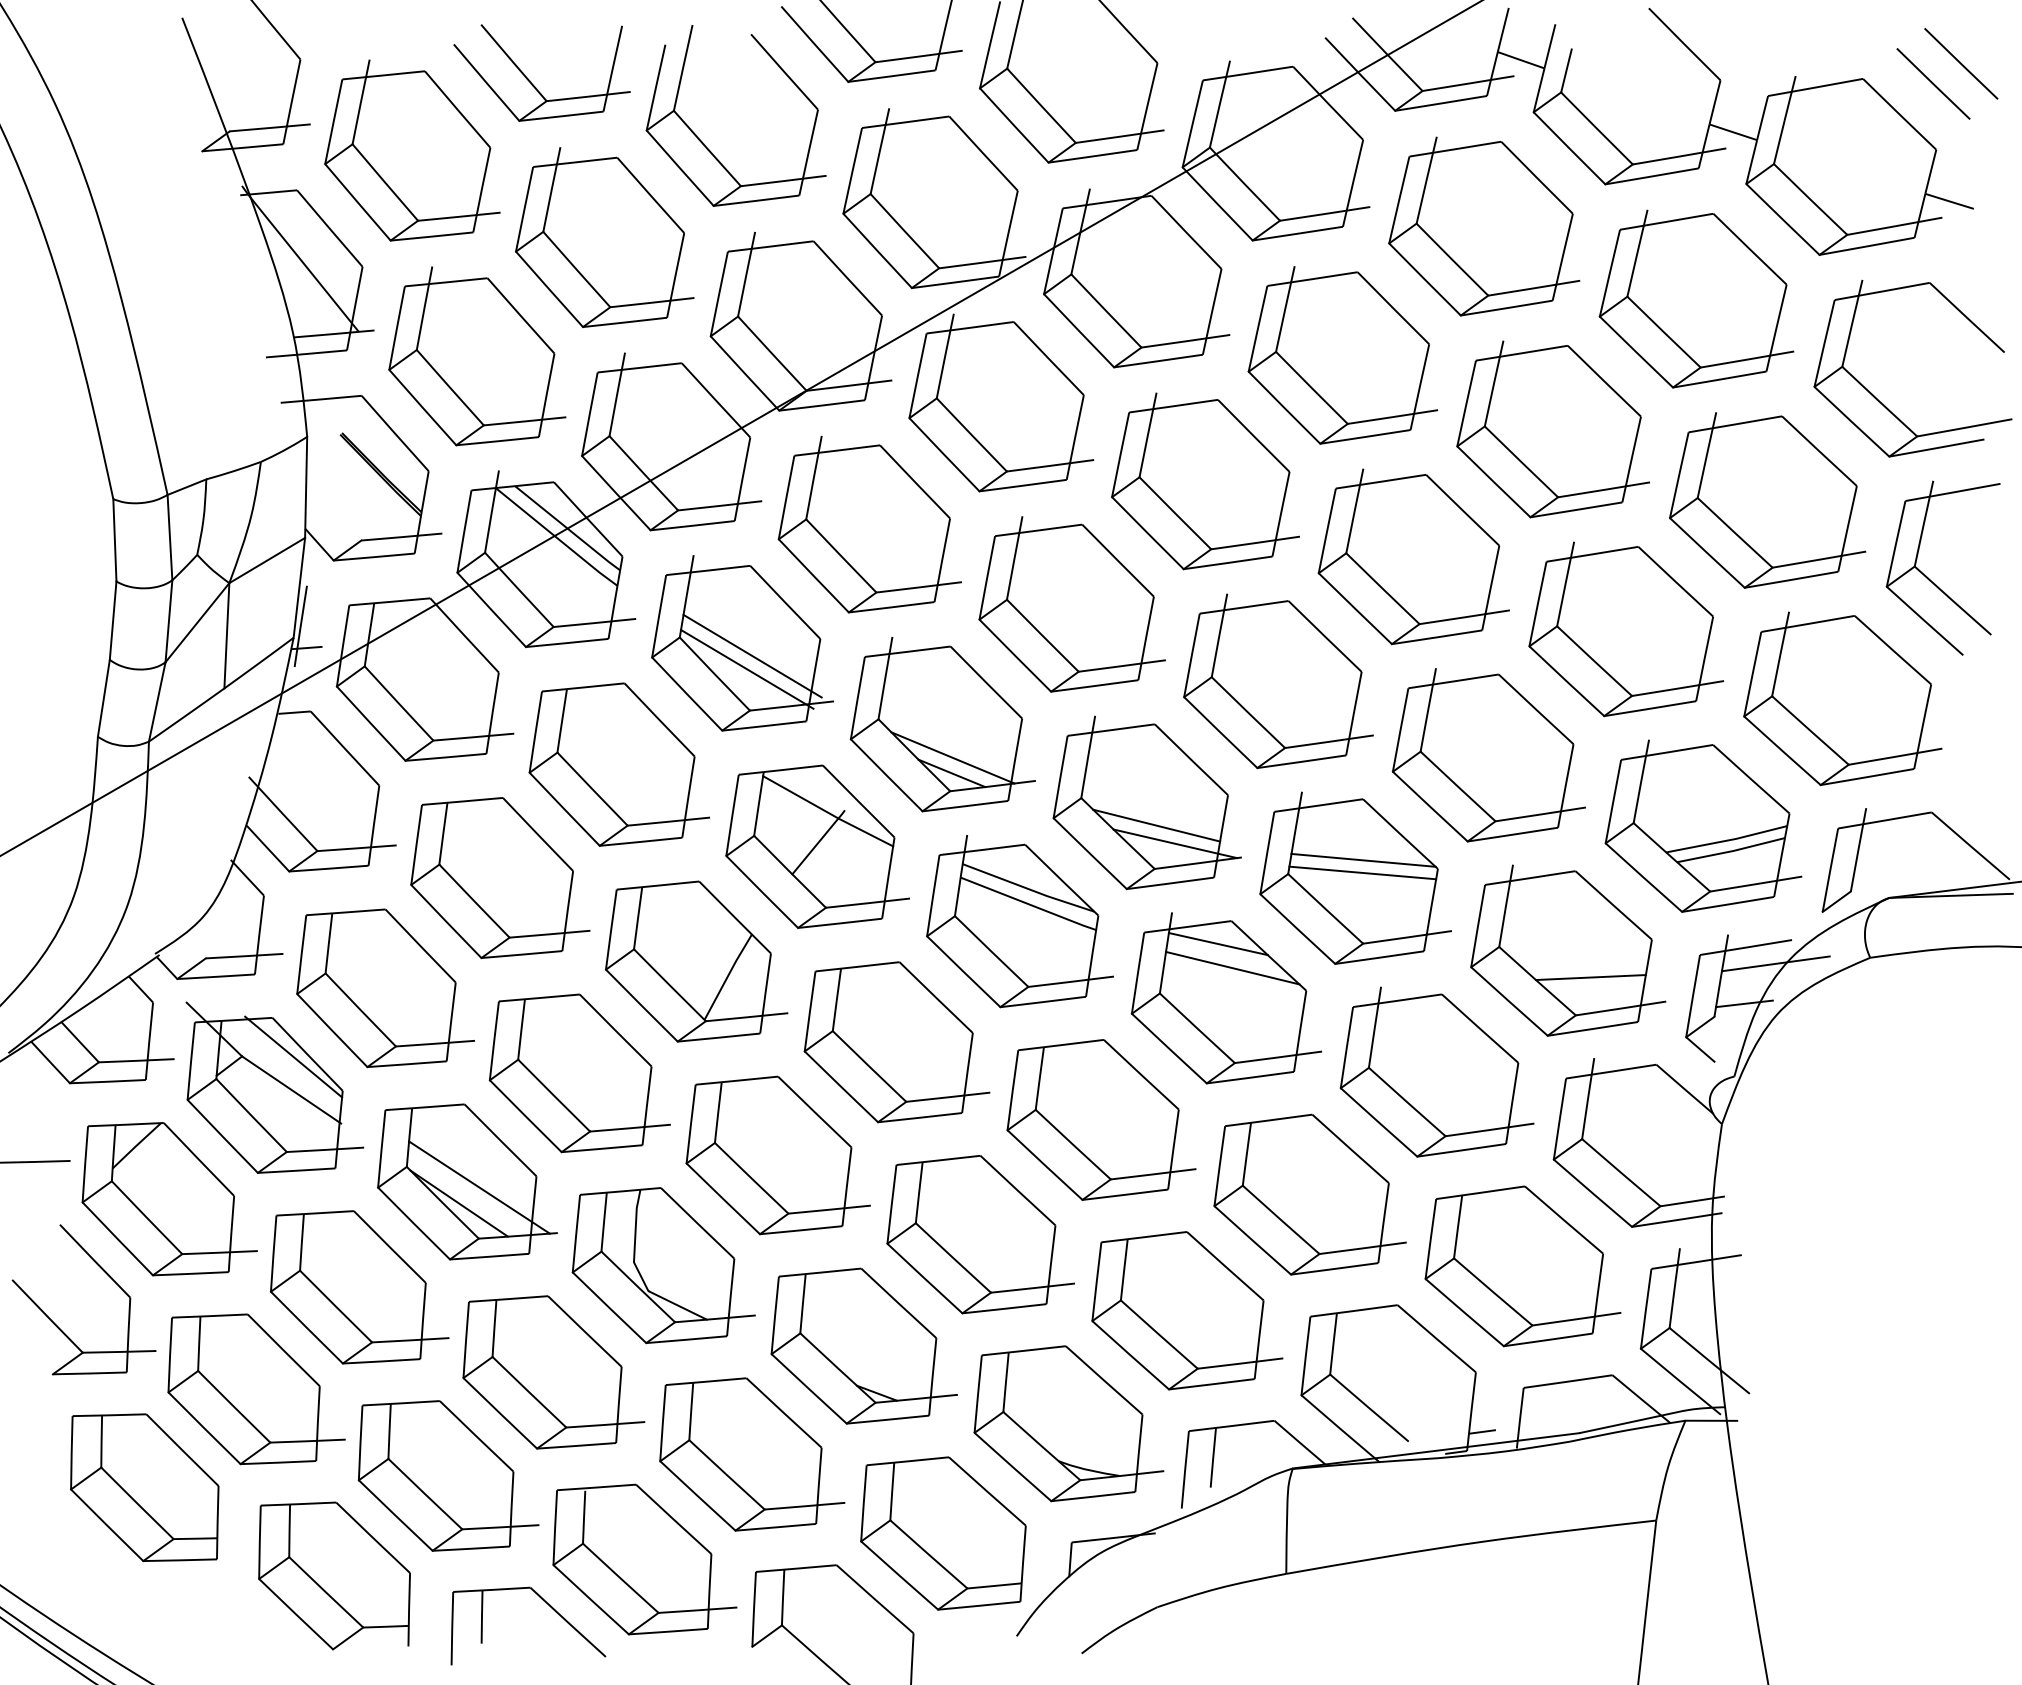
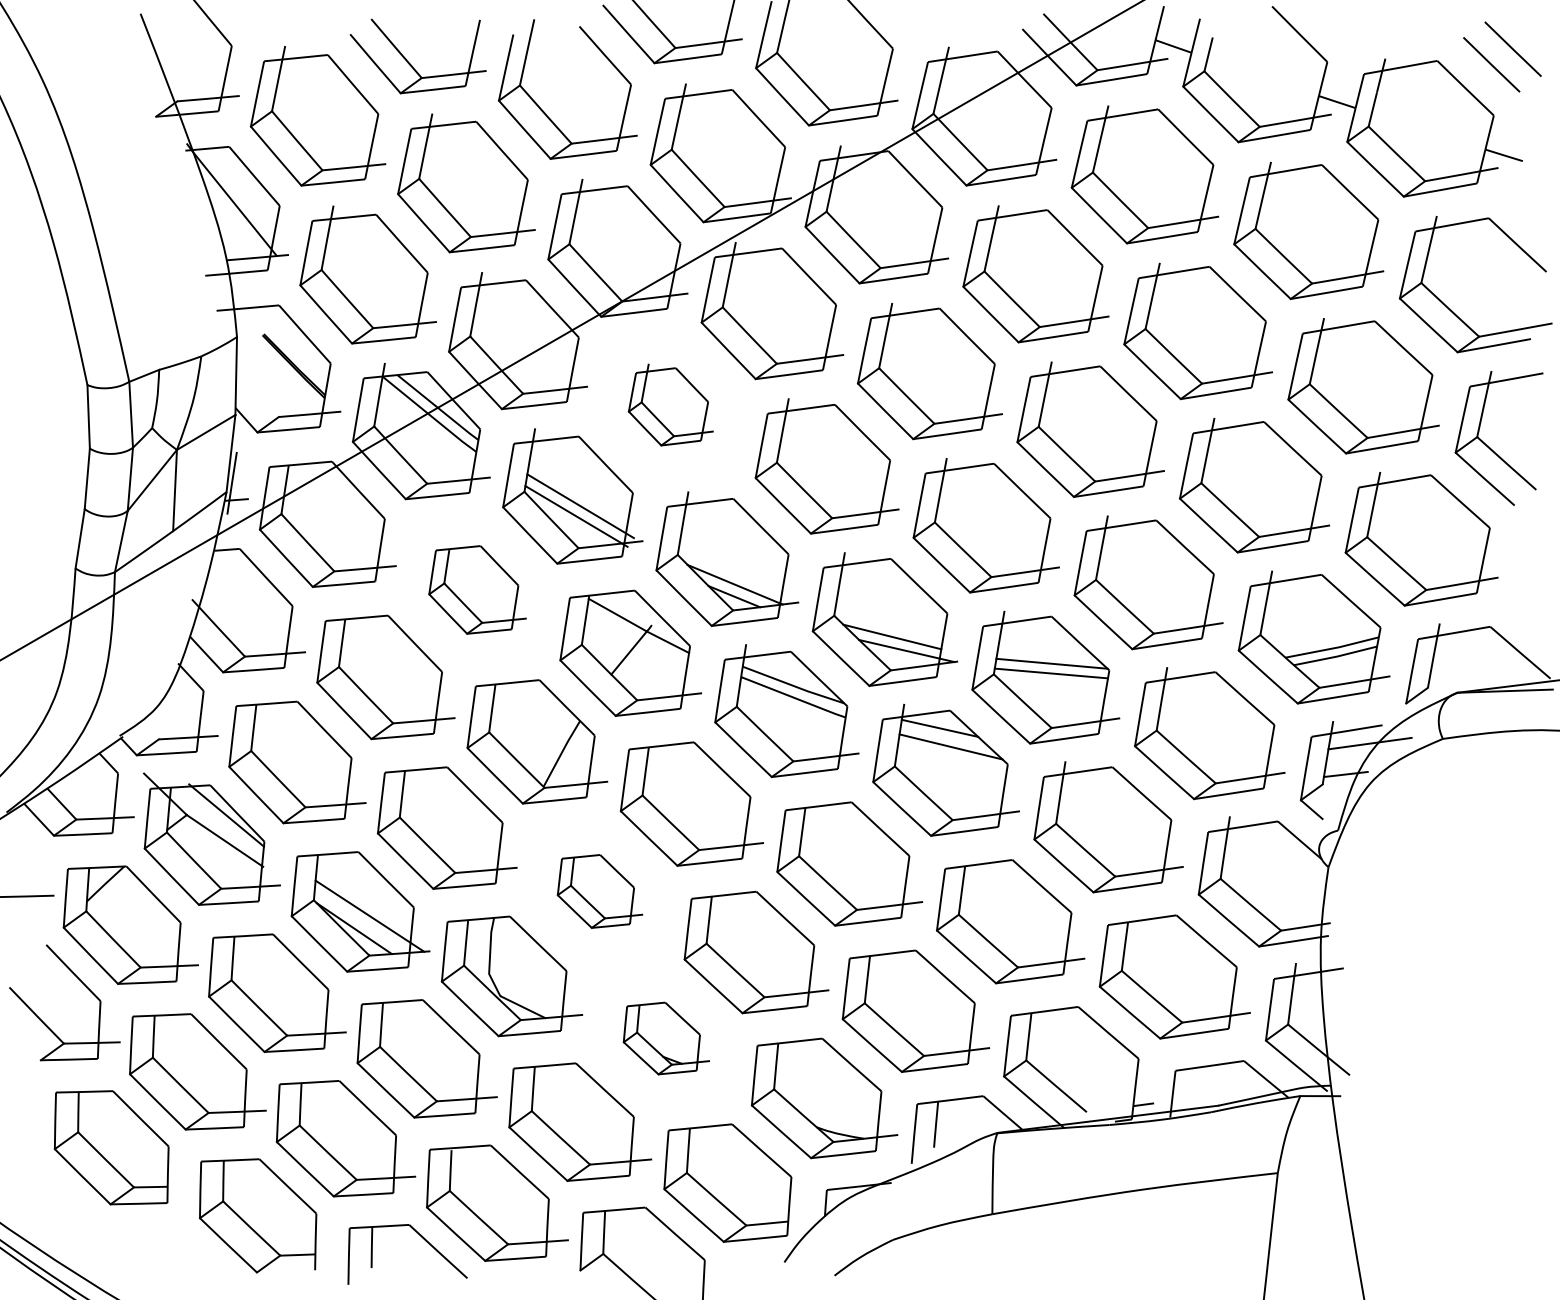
part: (869, 524) -> (670, 404), size x0.6
part: (618, 764) -> (477, 589), size x0.7
line: (1591, 977) -> (1227, 754), removed
part: (777, 1155) -> (599, 891), size x0.6
part: (863, 1346) -> (666, 1038), size x0.6

